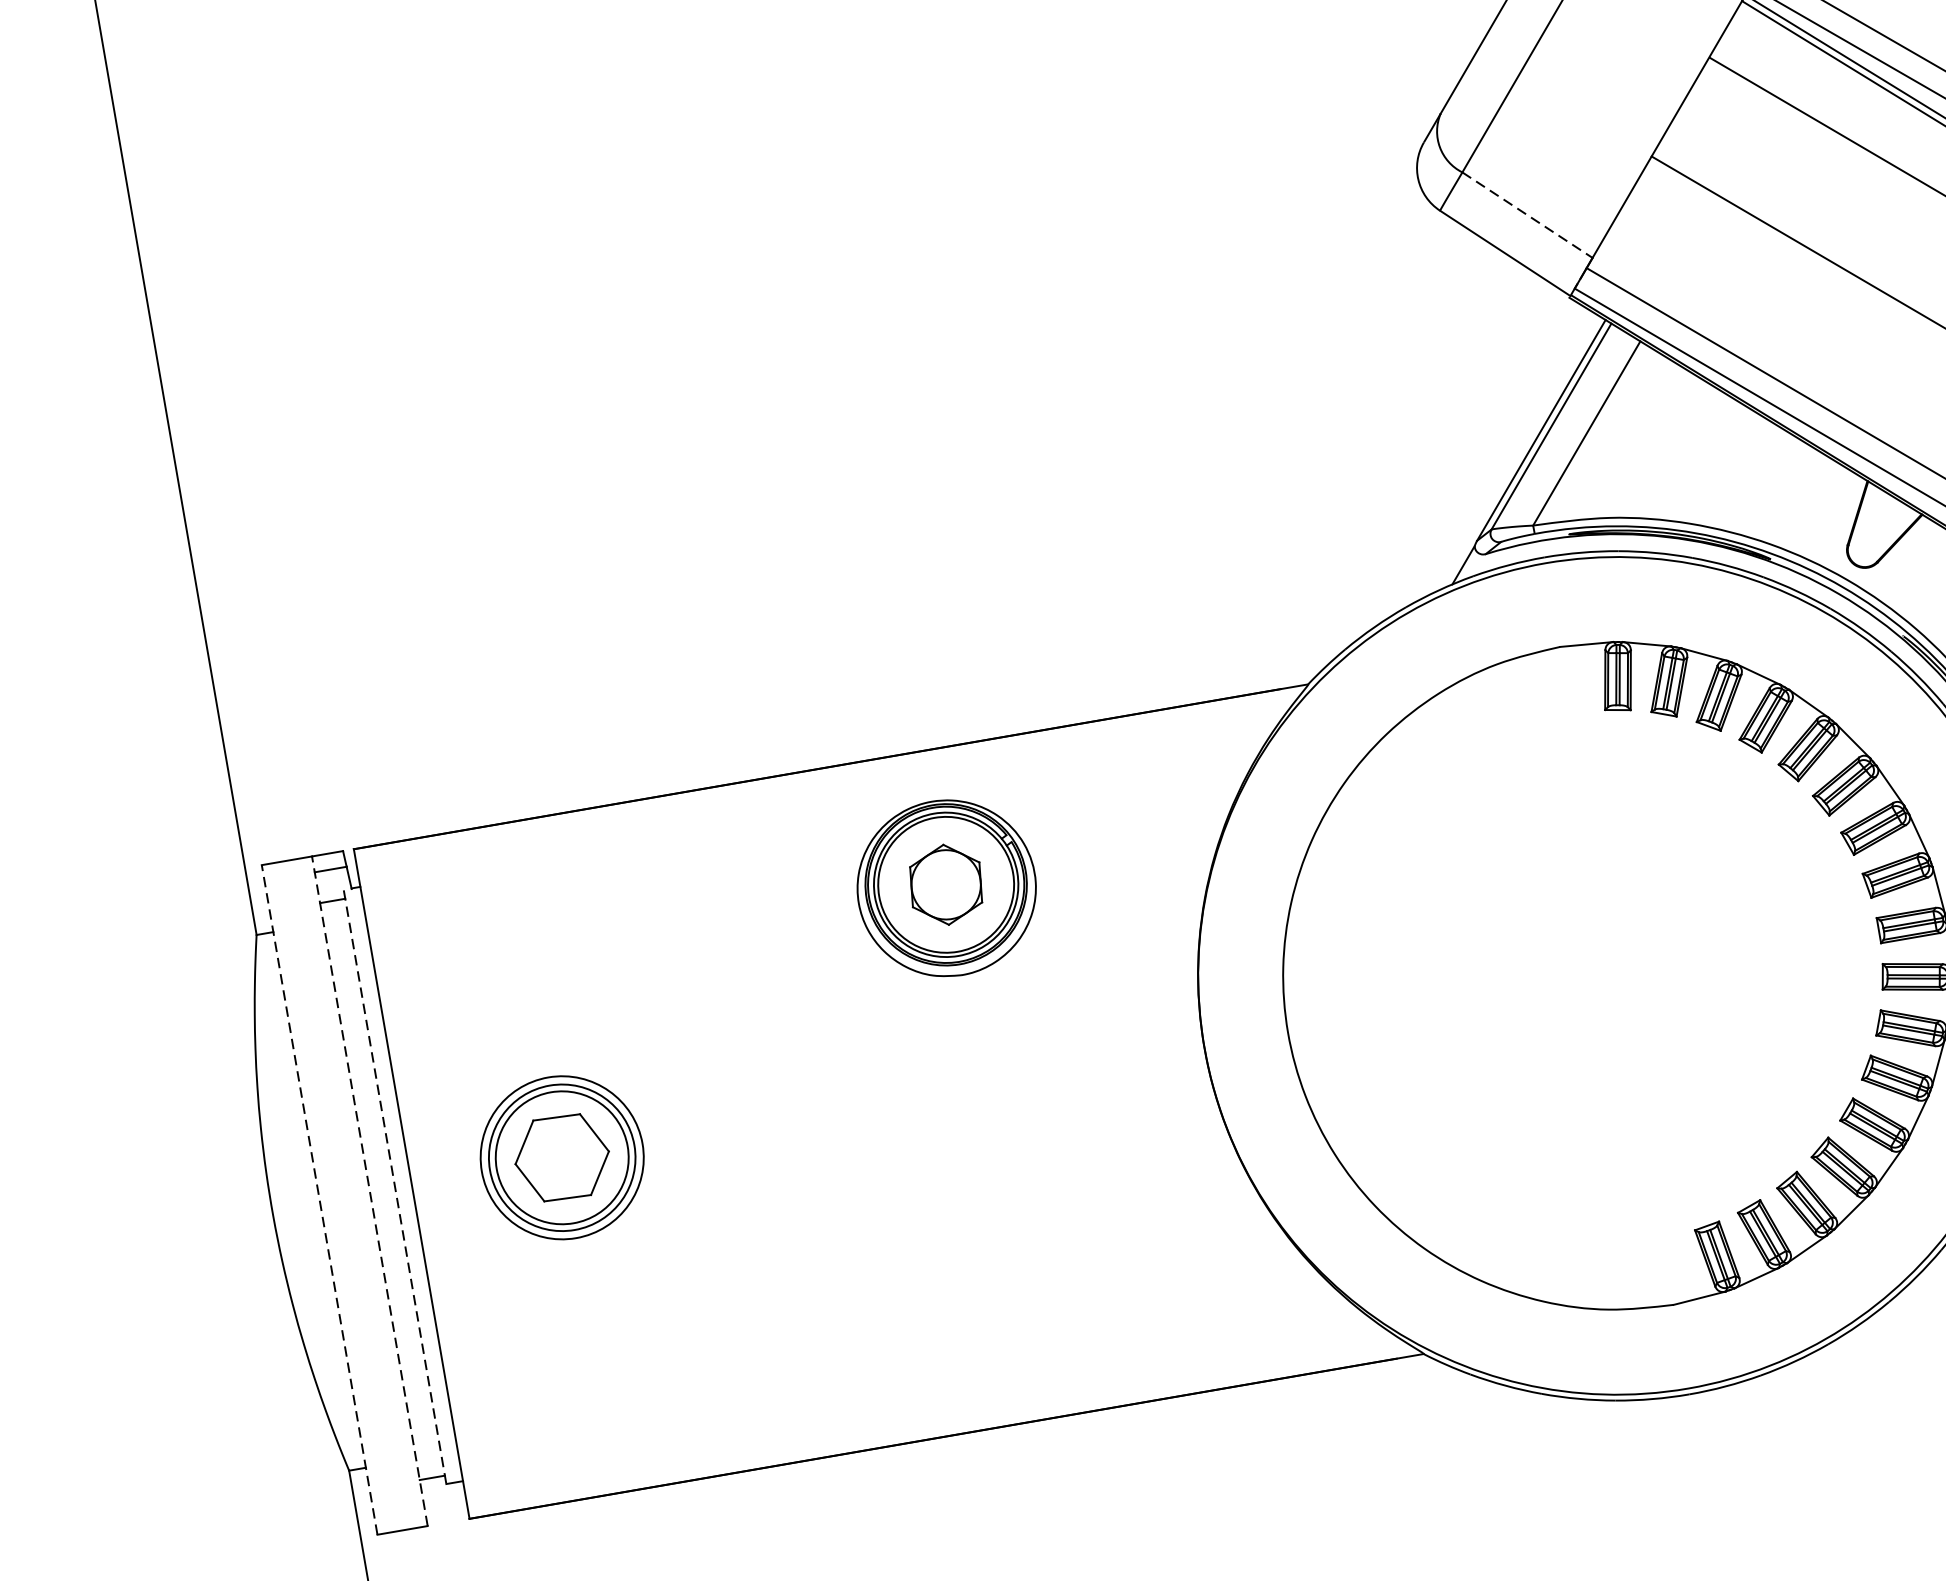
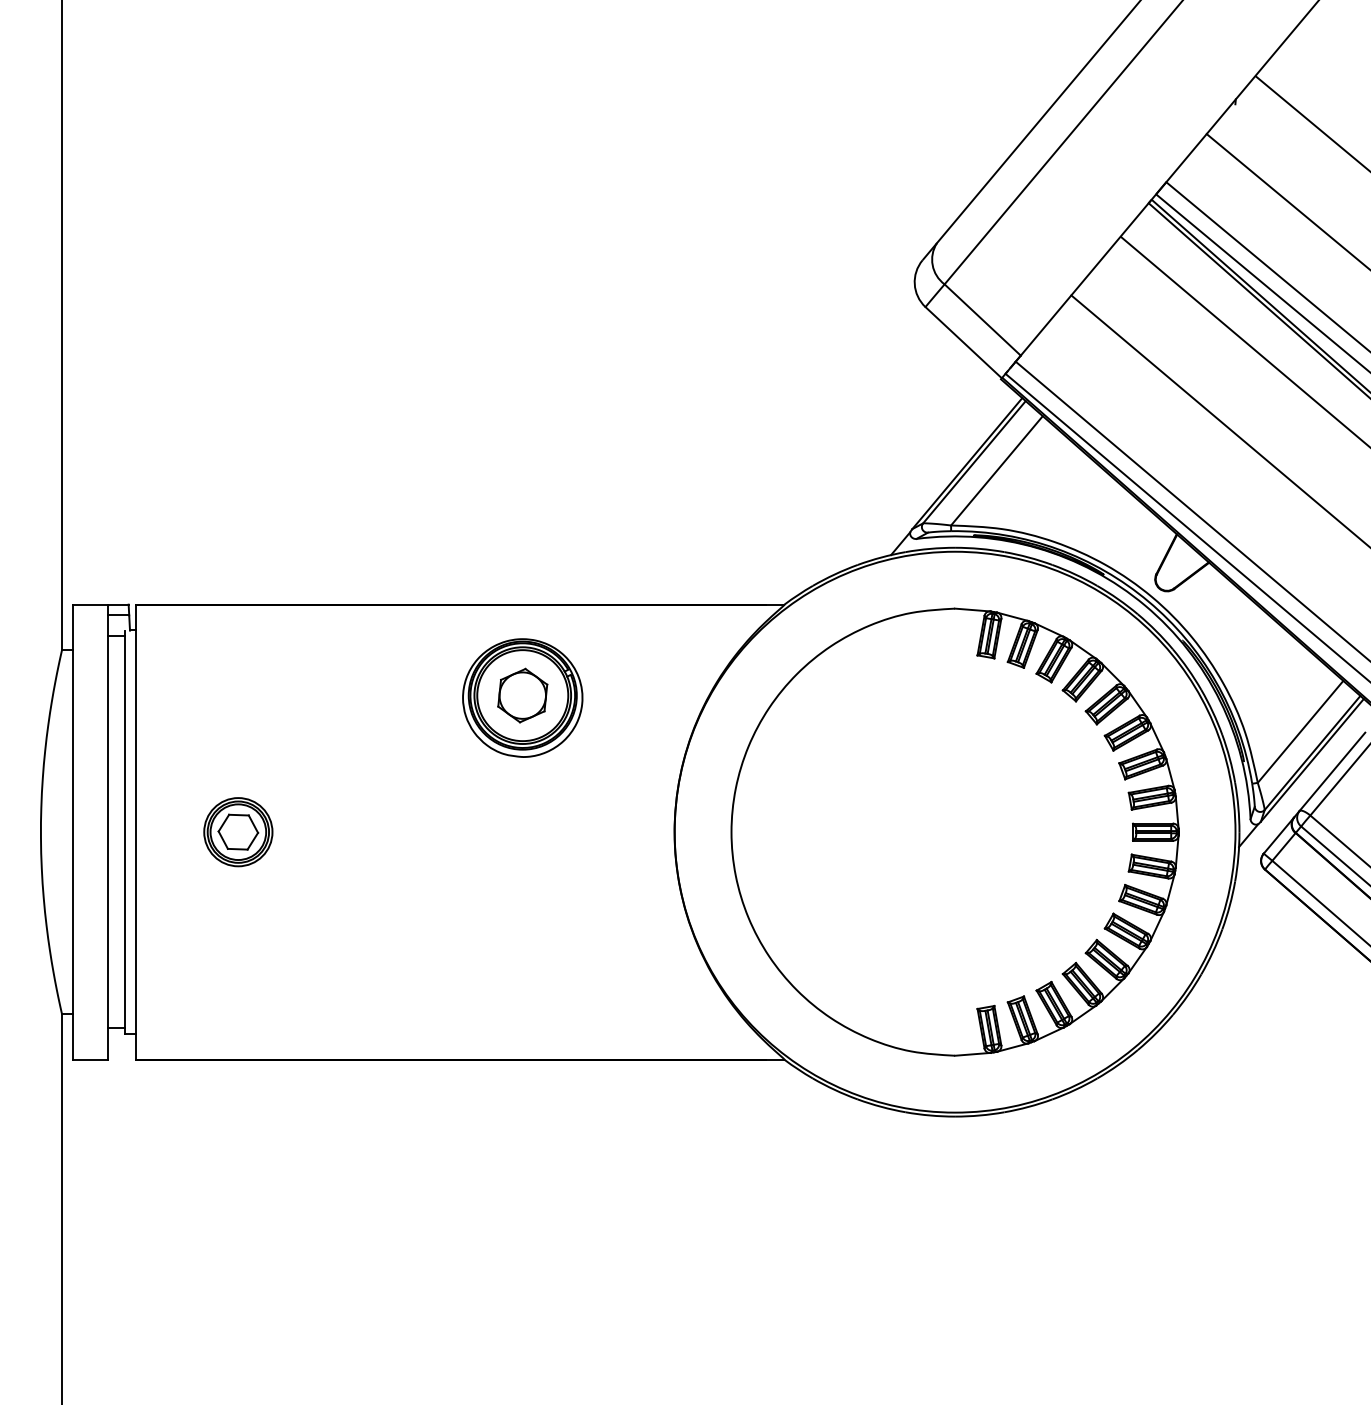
line: (1528, 215) -> (983, 320), dashed -> solid
part: (562, 1158) -> (238, 832), size x0.62
line: (394, 1187) -> (124, 832), dashed -> solid
line: (369, 1191) -> (107, 832), dashed -> solid
line: (319, 1200) -> (73, 832), dashed -> solid

